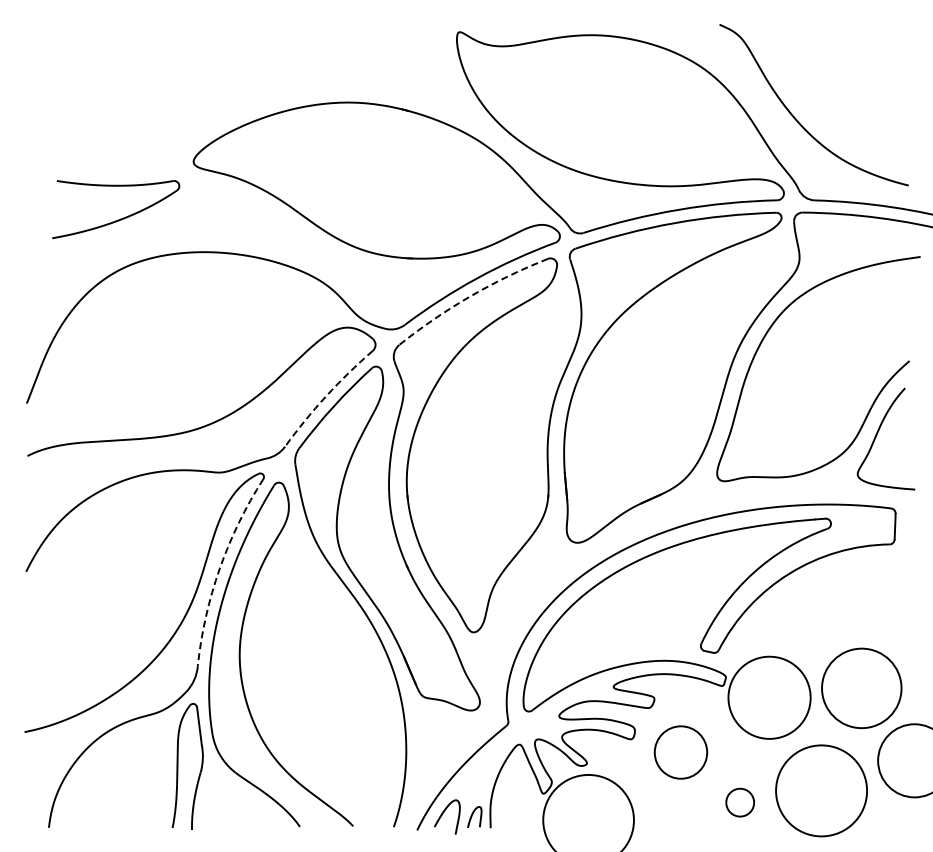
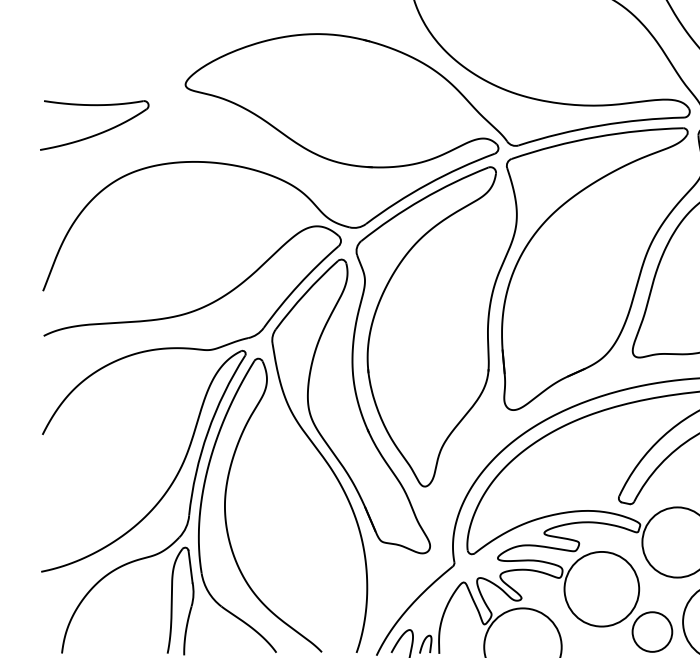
part: (120, 218) -> (98, 133), moved
arc: (470, 296) -> (422, 199), dashed -> solid
arc: (326, 396) -> (299, 285), dashed -> solid
arc: (219, 568) -> (207, 432), dashed -> solid
circle: (680, 752) -> (601, 589), size x1.67
circle: (740, 802) -> (652, 631), size x1.67

